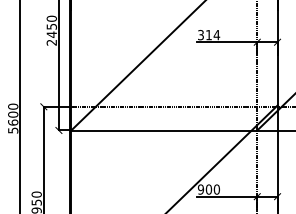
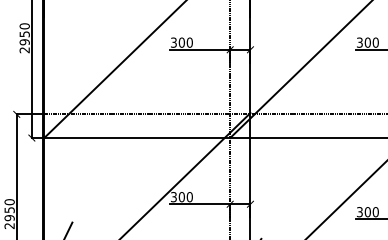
text: (51, 34) -> (24, 42), 2450 -> 2950
text: (212, 34) -> (185, 42), 314 -> 300
text: (200, 189) -> (173, 197), 900 -> 300

